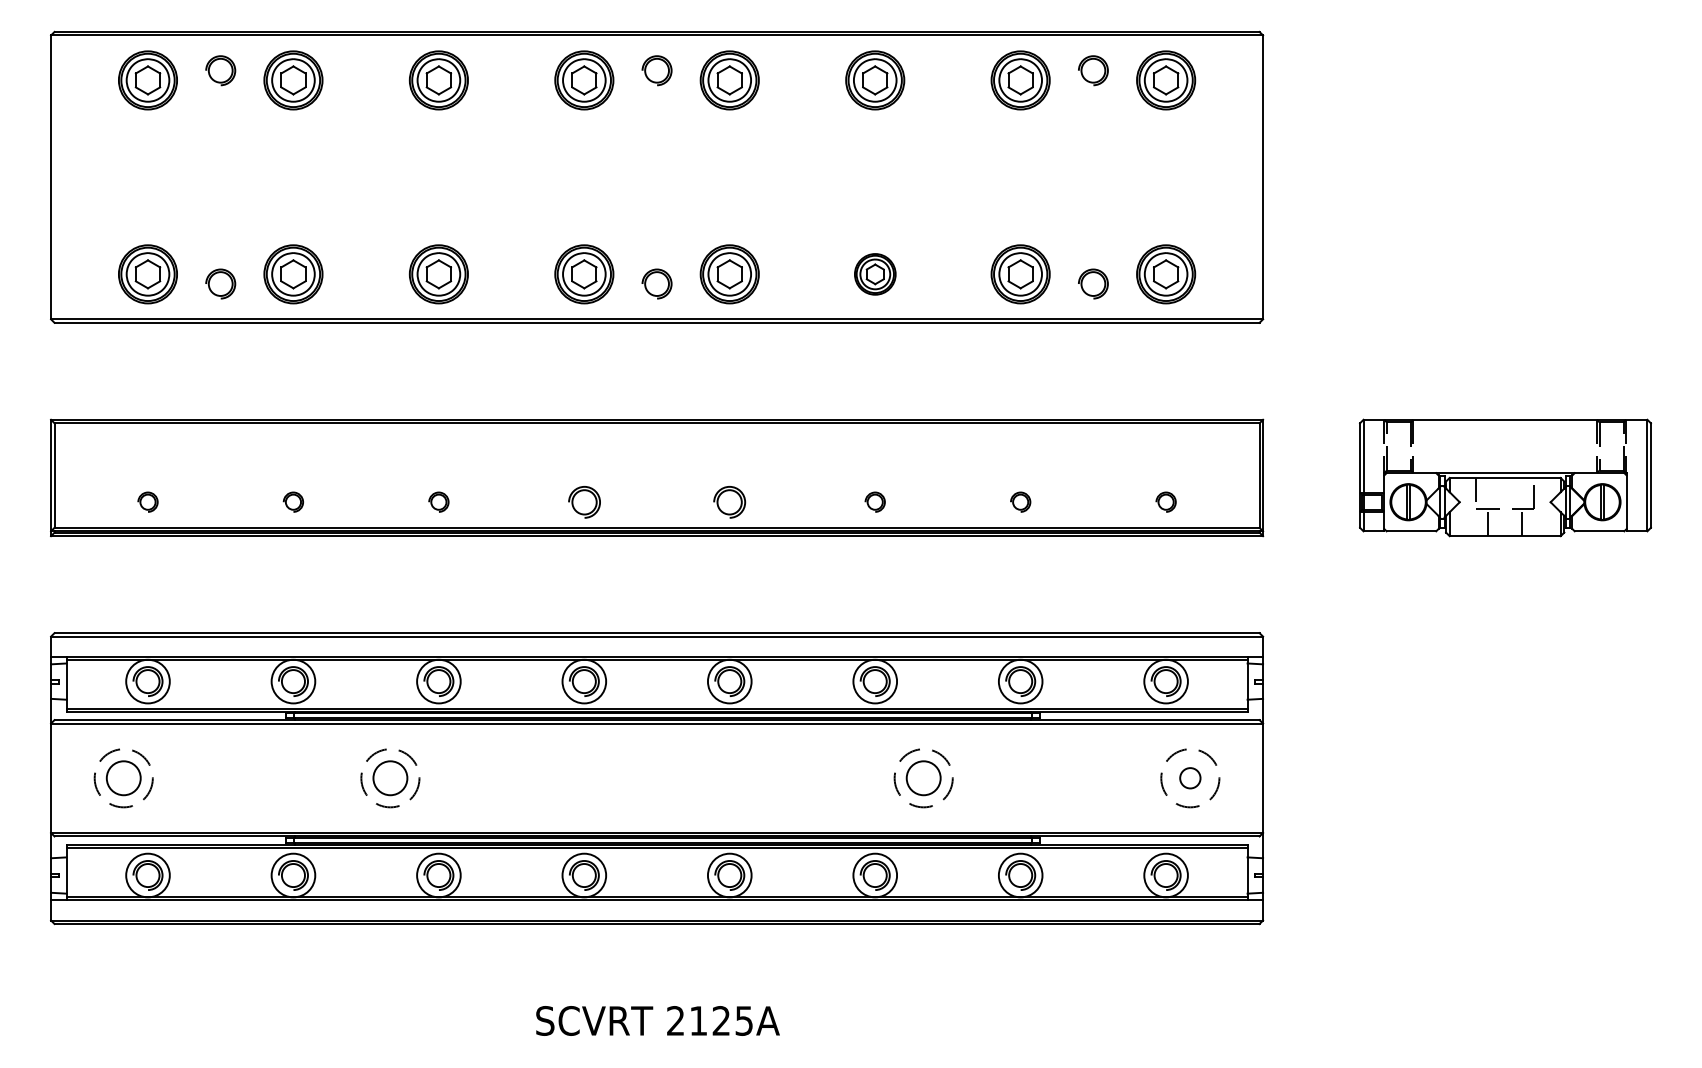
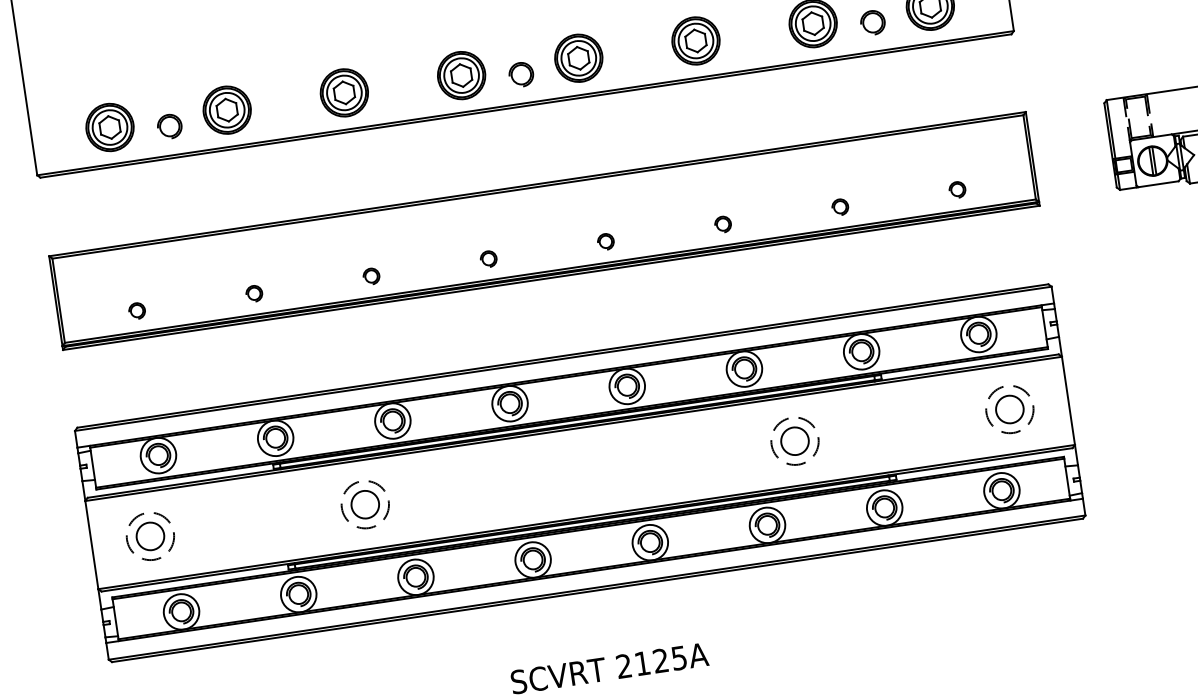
part: (875, 274) -> (696, 41), size x1.43
part: (583, 501) -> (487, 258), size x0.62
part: (729, 501) -> (605, 241), size x0.62
circle: (1190, 778) -> (1010, 409), size x1.67

